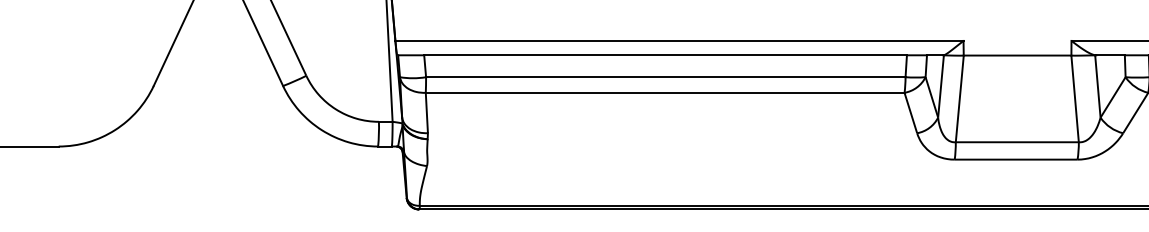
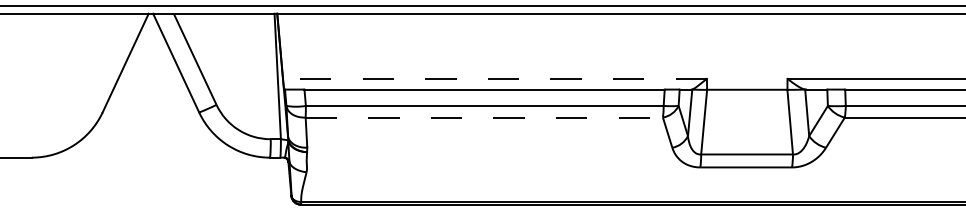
line: (678, 40) -> (494, 78), solid -> dashed
line: (665, 92) -> (484, 117), solid -> dashed

